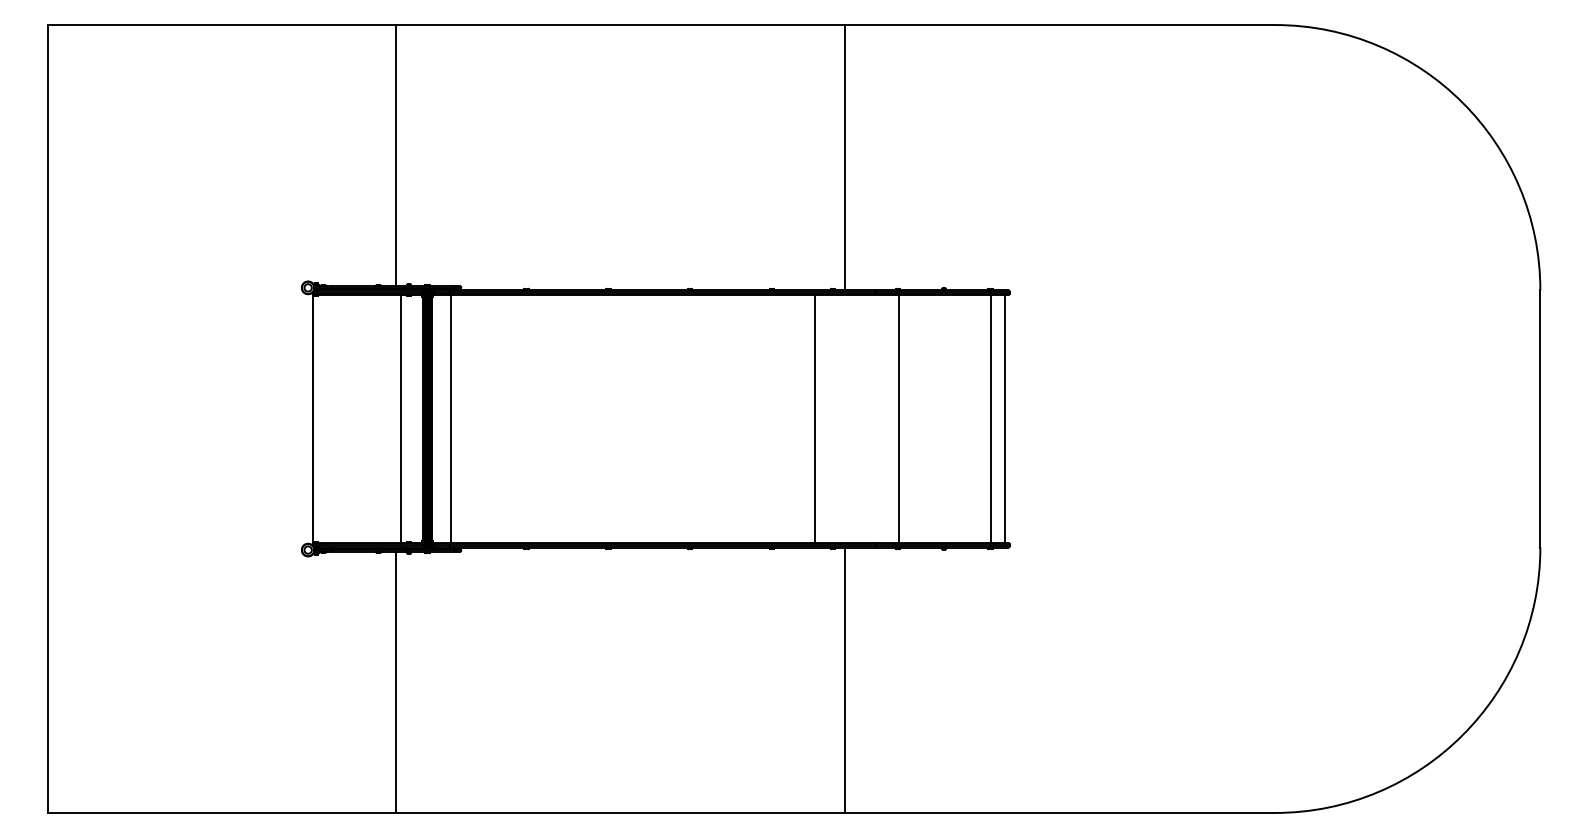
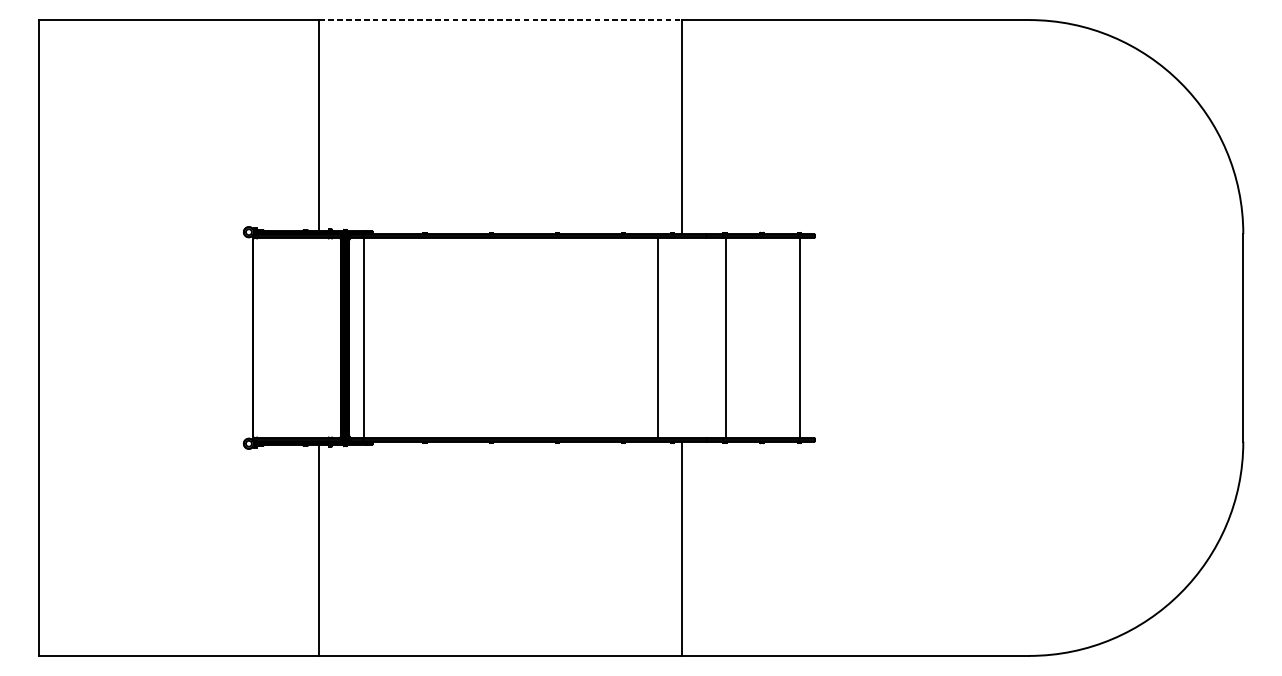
line: (620, 25) -> (500, 20), solid -> dashed
line: (401, 418) -> (324, 337), removed
line: (1005, 418) -> (811, 337), removed

